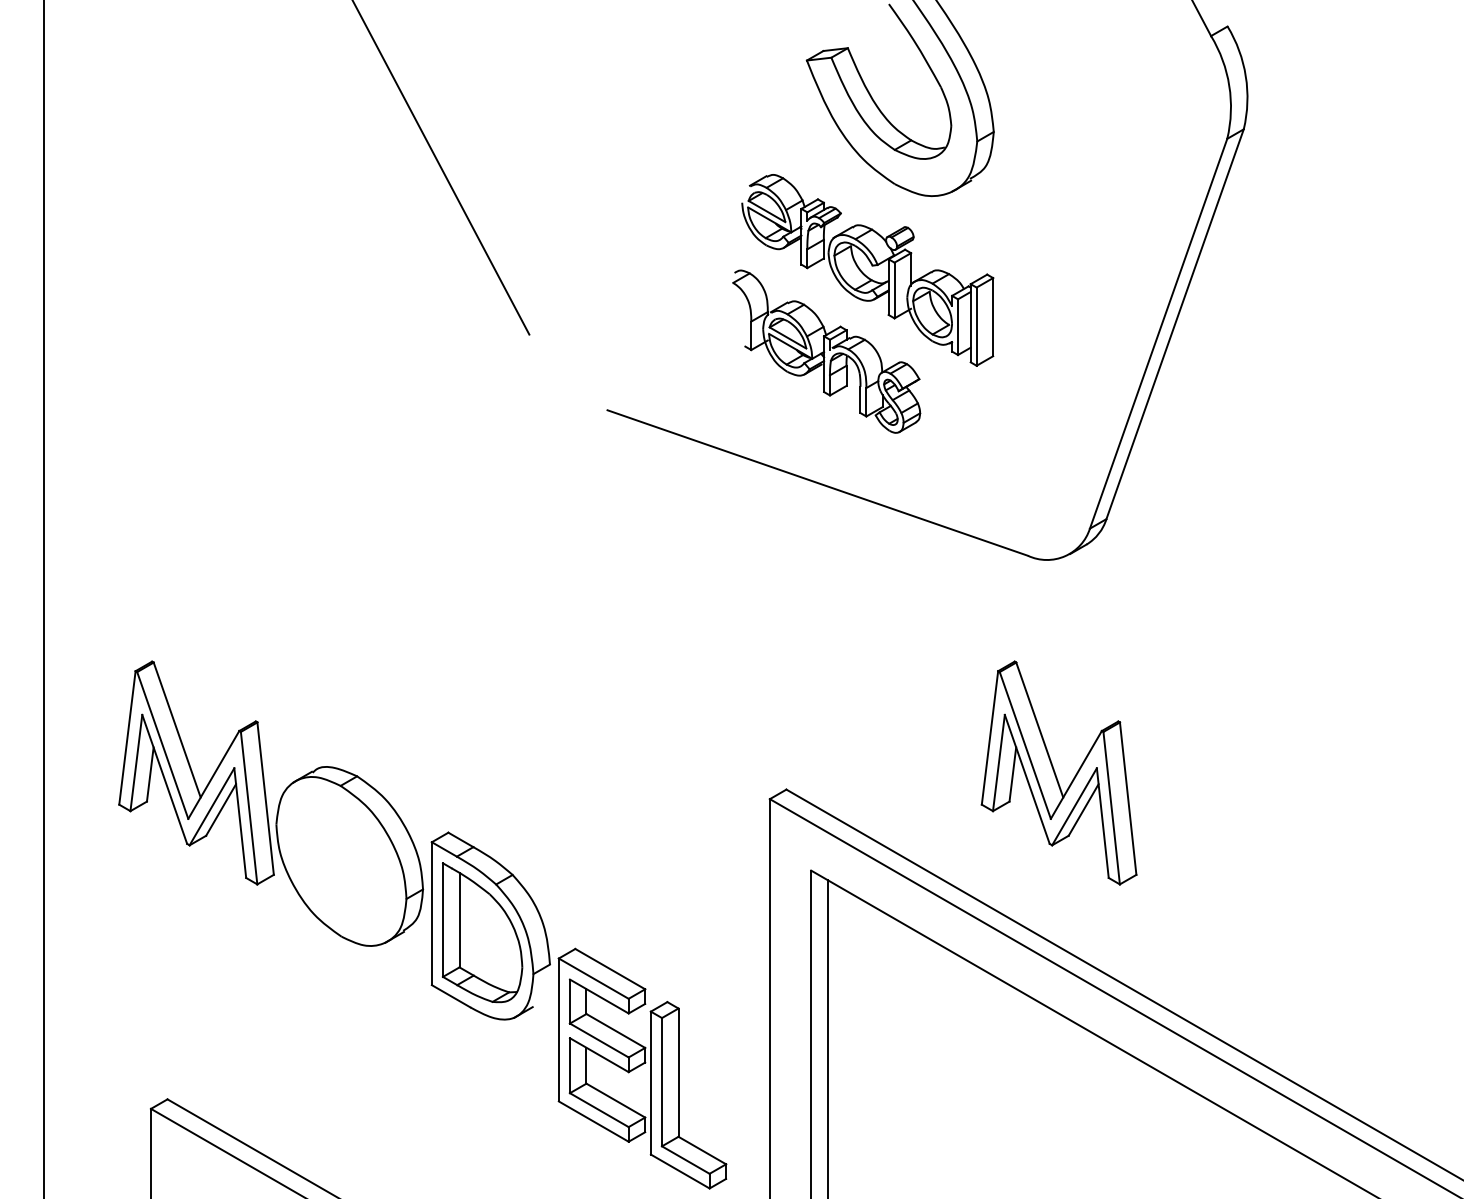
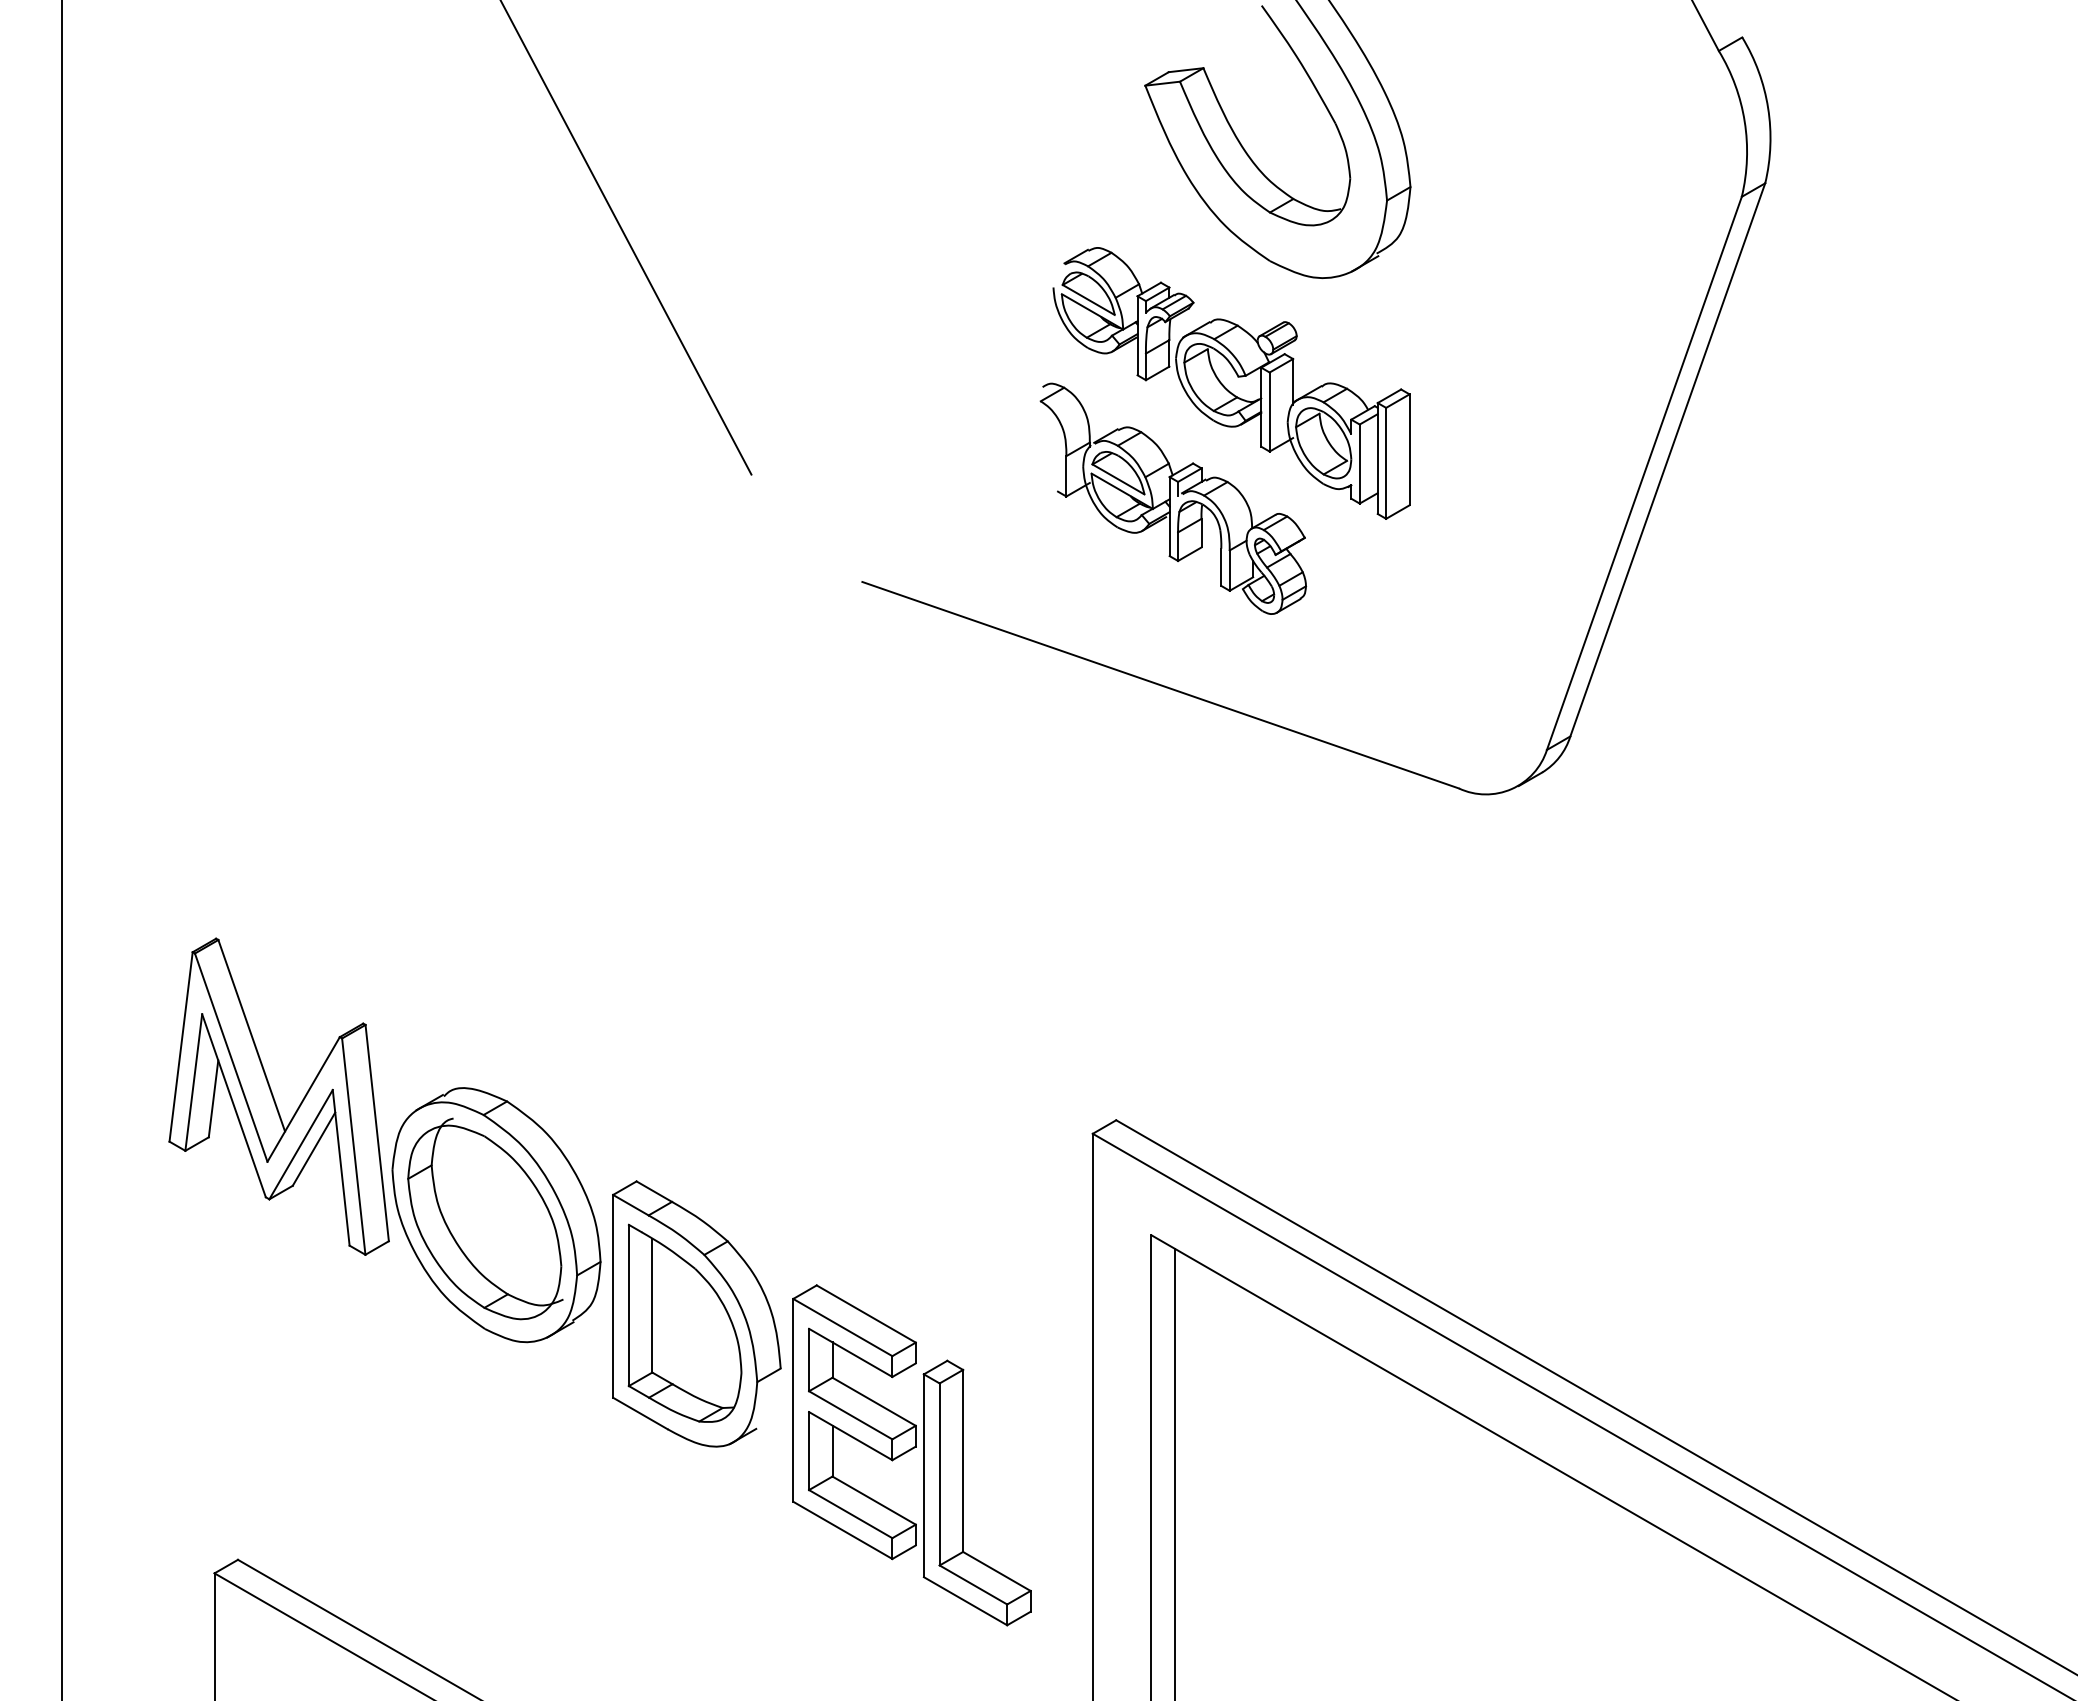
part: (1058, 772) -> (1502, 1096), removed
part: (341, 858) -> (485, 1218), added
part: (642, 1068) -> (911, 1455), moved

